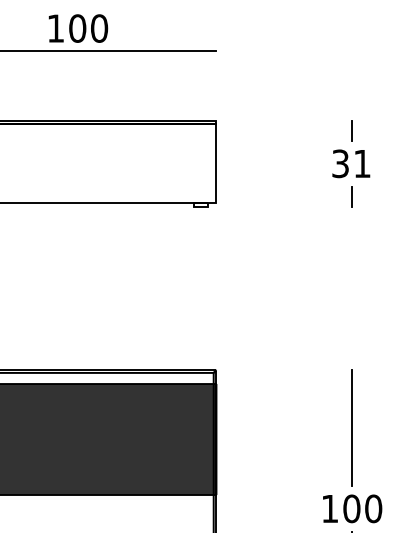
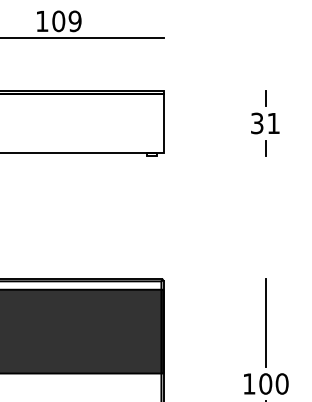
text: (99, 28) -> (75, 21), 100 -> 109

